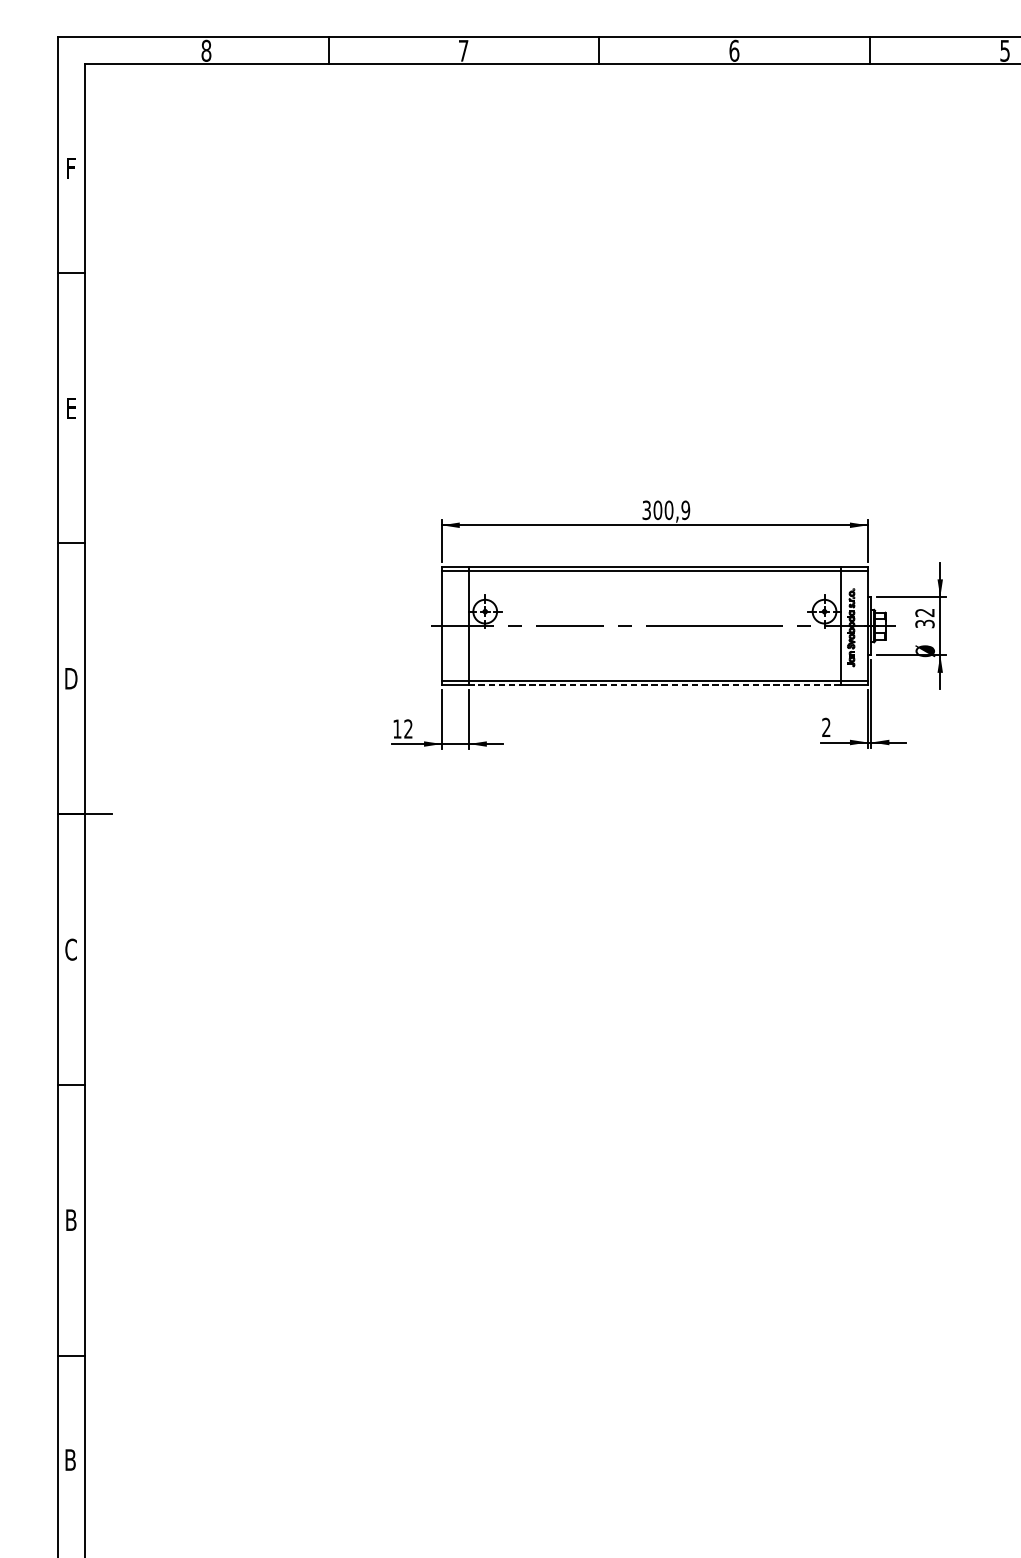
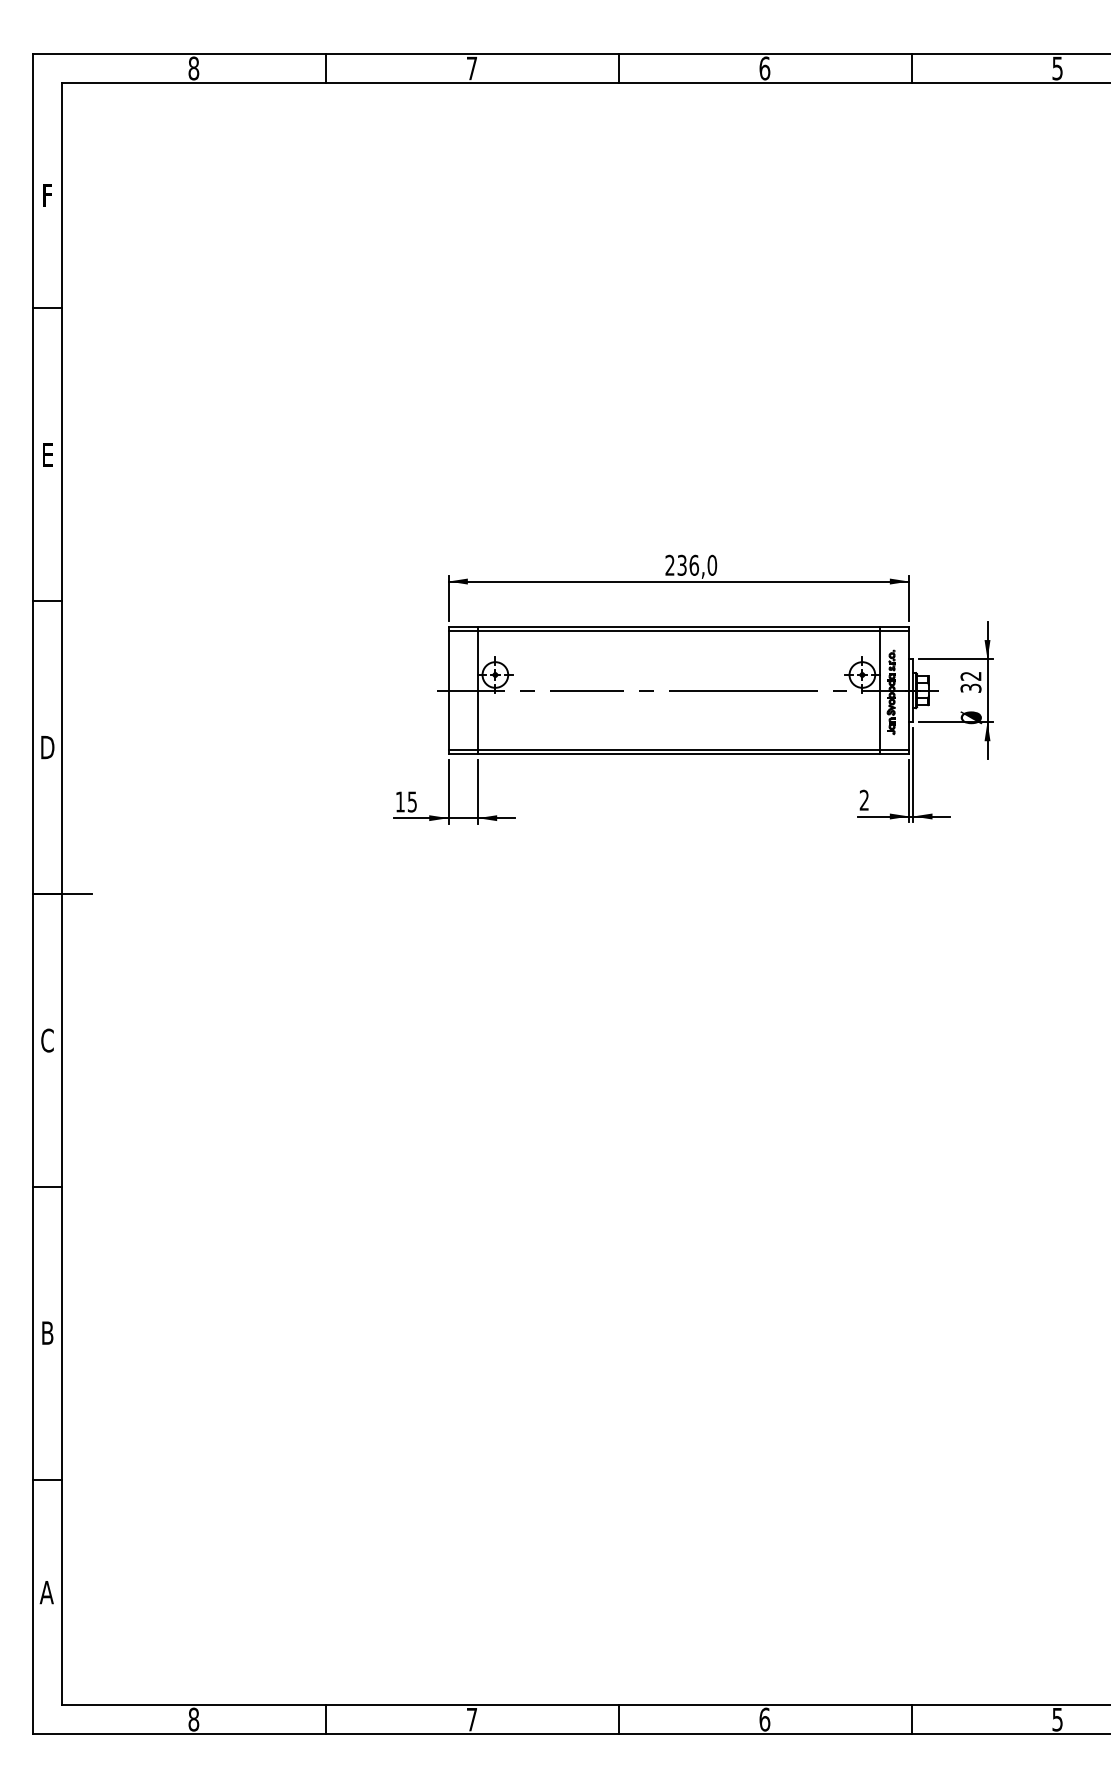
text: (665, 509) -> (690, 564), 300,9 -> 236,0
line: (654, 685) -> (678, 754), dashed -> solid
text: (408, 728) -> (412, 801), 12 -> 15
text: (70, 1459) -> (46, 1592), B -> A

